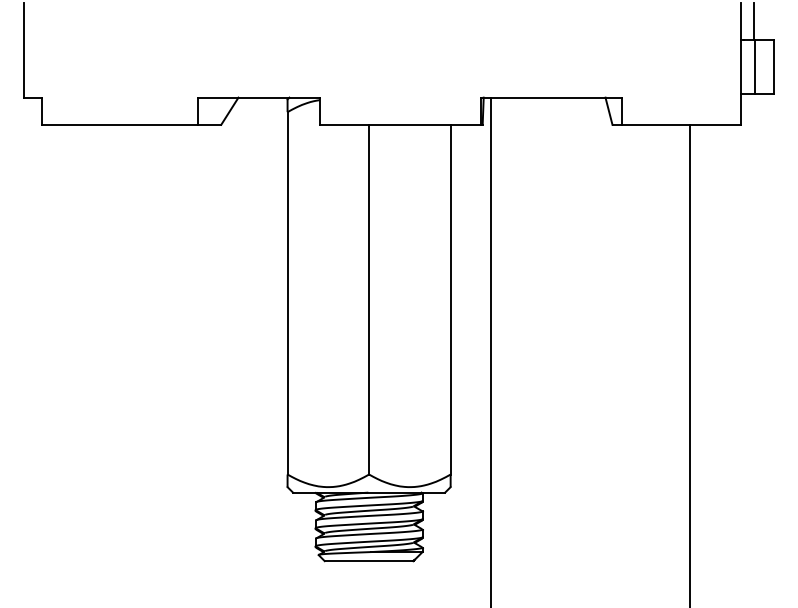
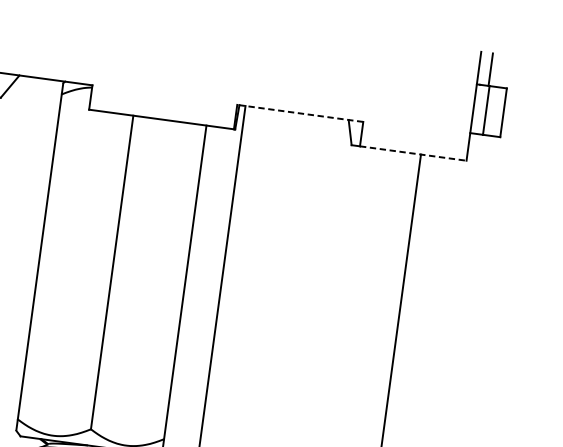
line: (551, 97) -> (300, 113), solid -> dashed
line: (681, 124) -> (413, 153), solid -> dashed

